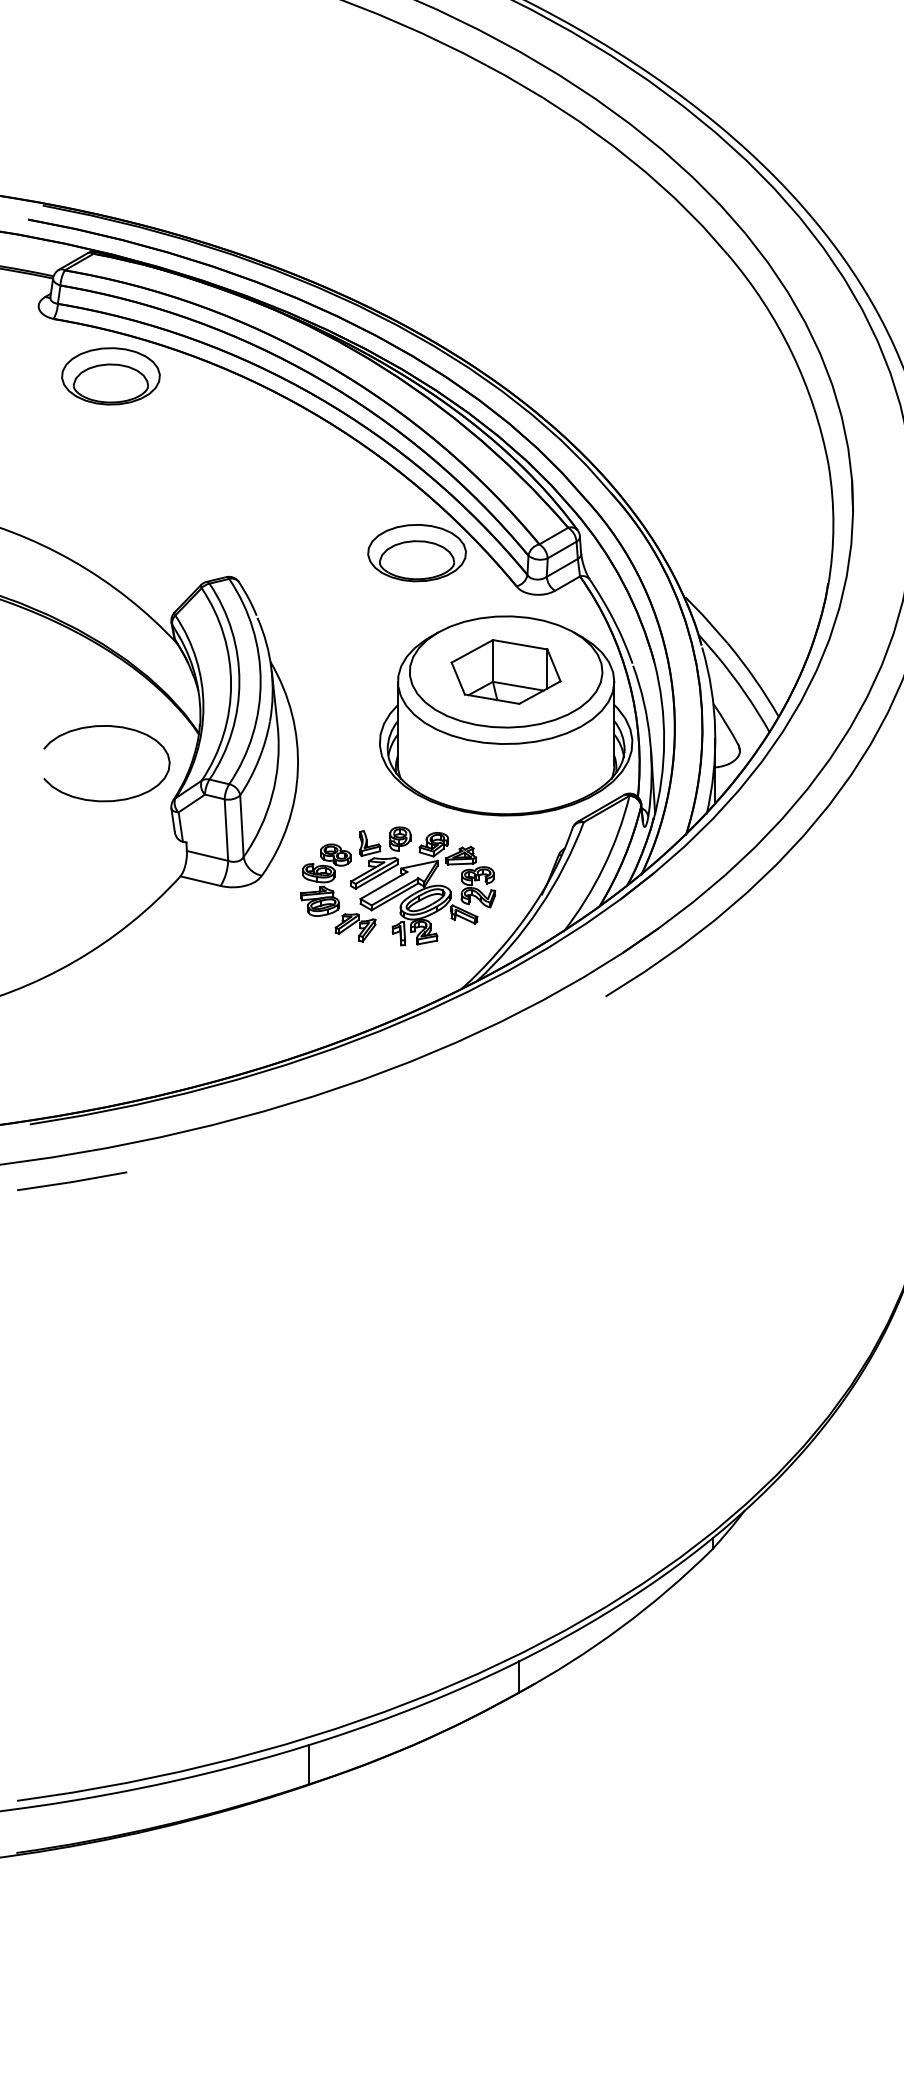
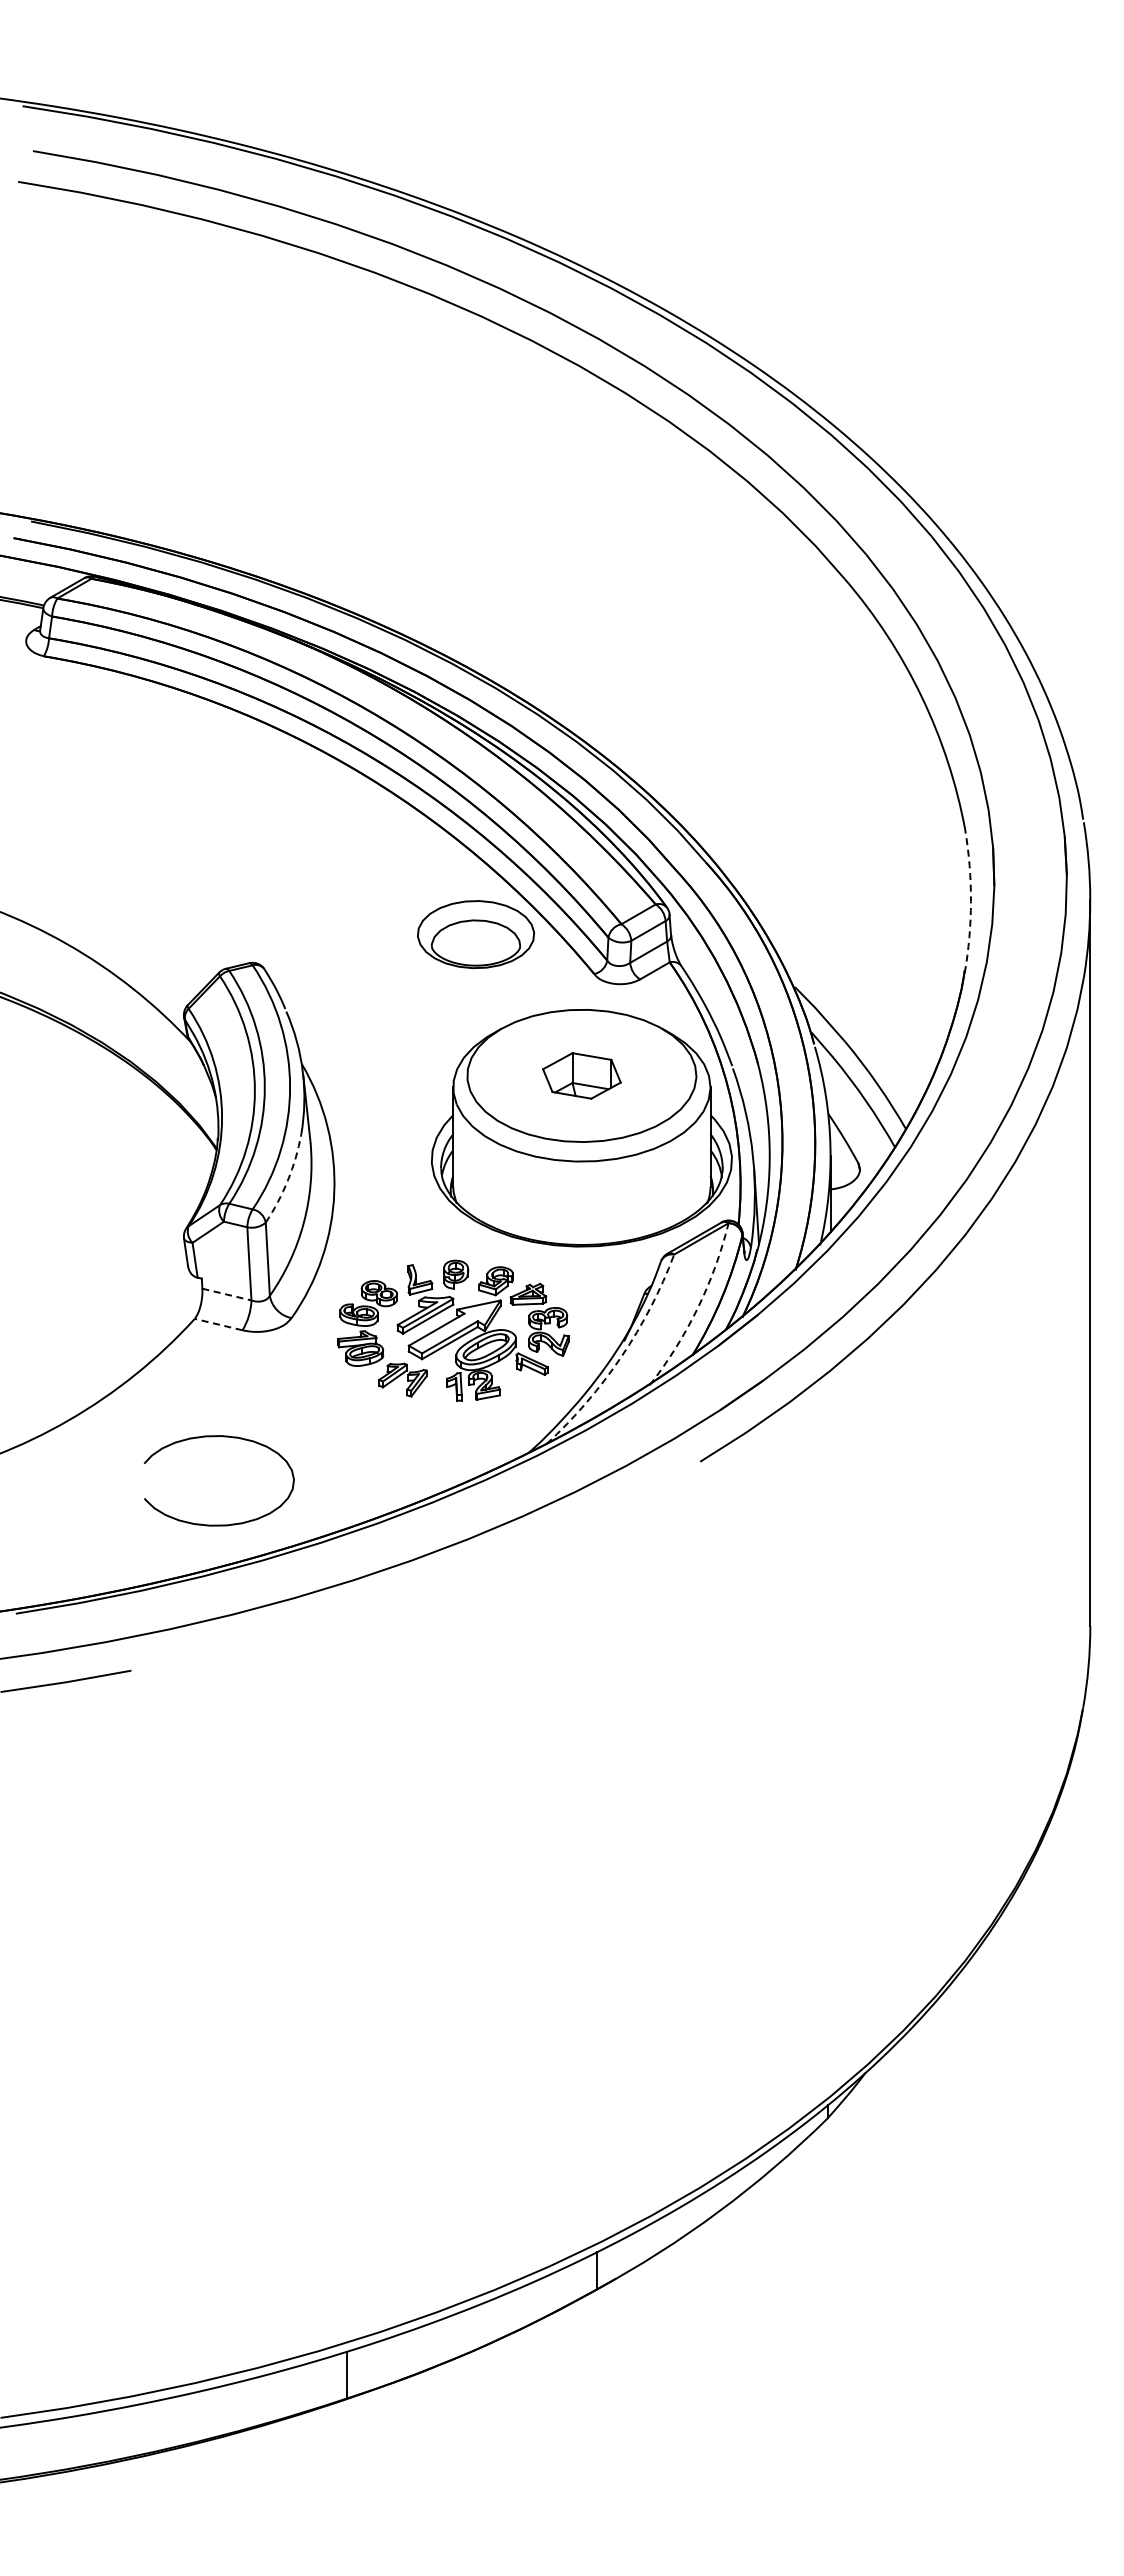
part: (111, 376) -> (112, 724), removed
arc: (833, 525) -> (970, 901), solid -> dashed
part: (505, 671) -> (581, 1075), size x0.6
curve: (104, 727) -> (216, 1437), moved
arc: (258, 759) -> (287, 1180), solid -> dashed
line: (208, 855) -> (227, 1294), solid -> dashed
arc: (603, 867) -> (697, 1308), solid -> dashed
line: (200, 881) -> (218, 1324), solid -> dashed
arc: (539, 908) -> (621, 1356), solid -> dashed

